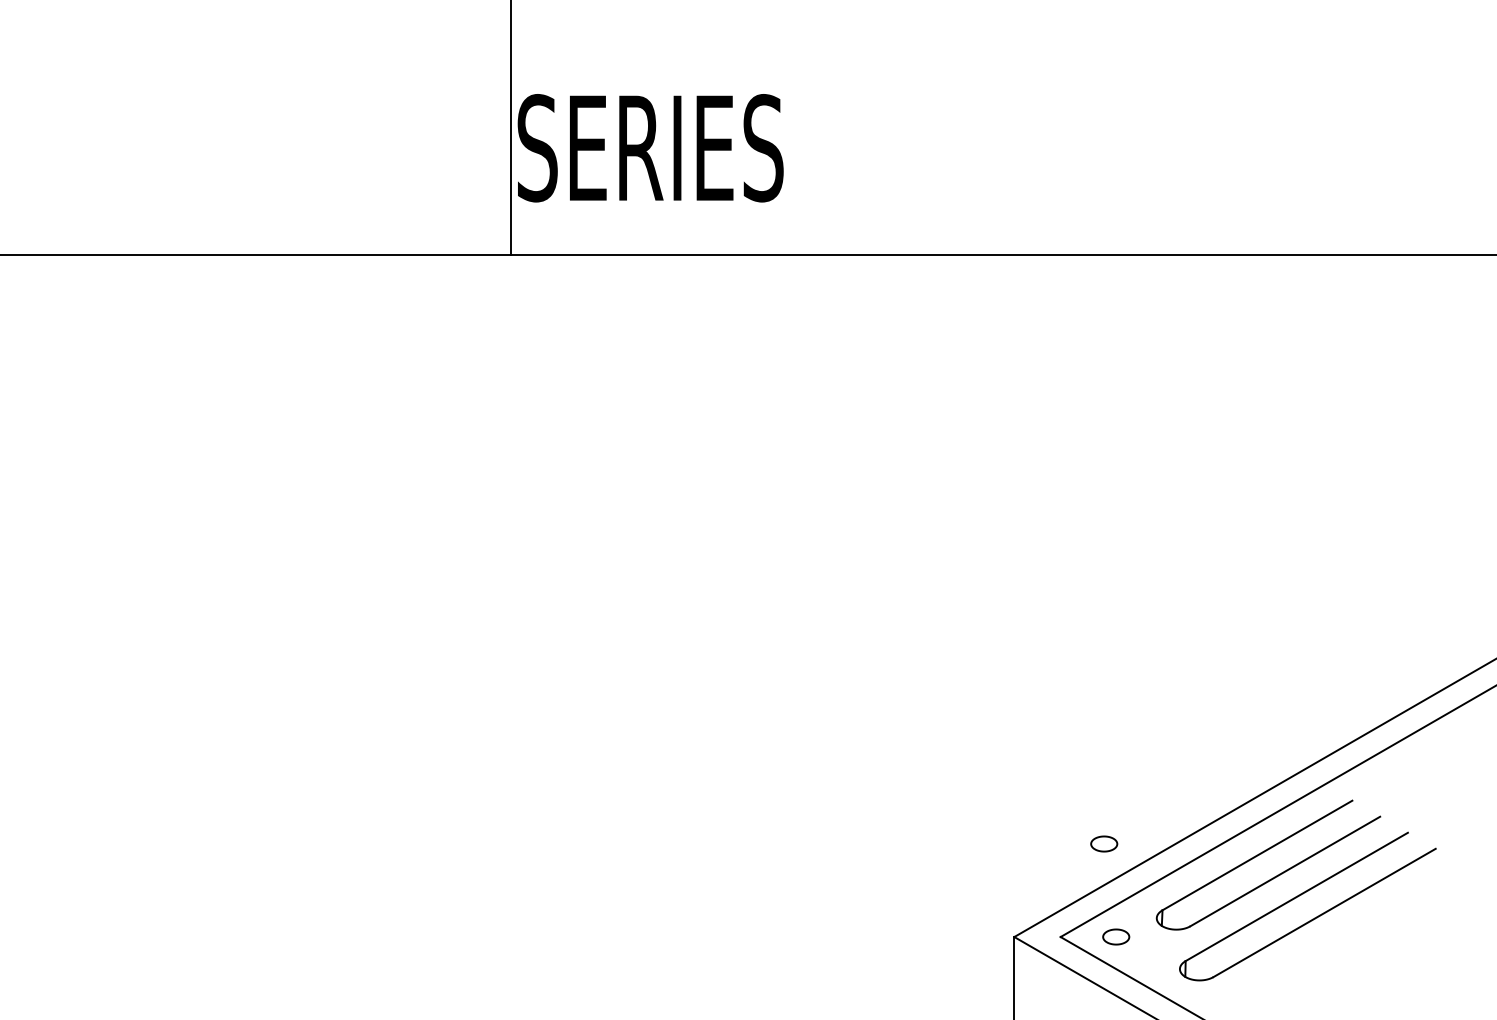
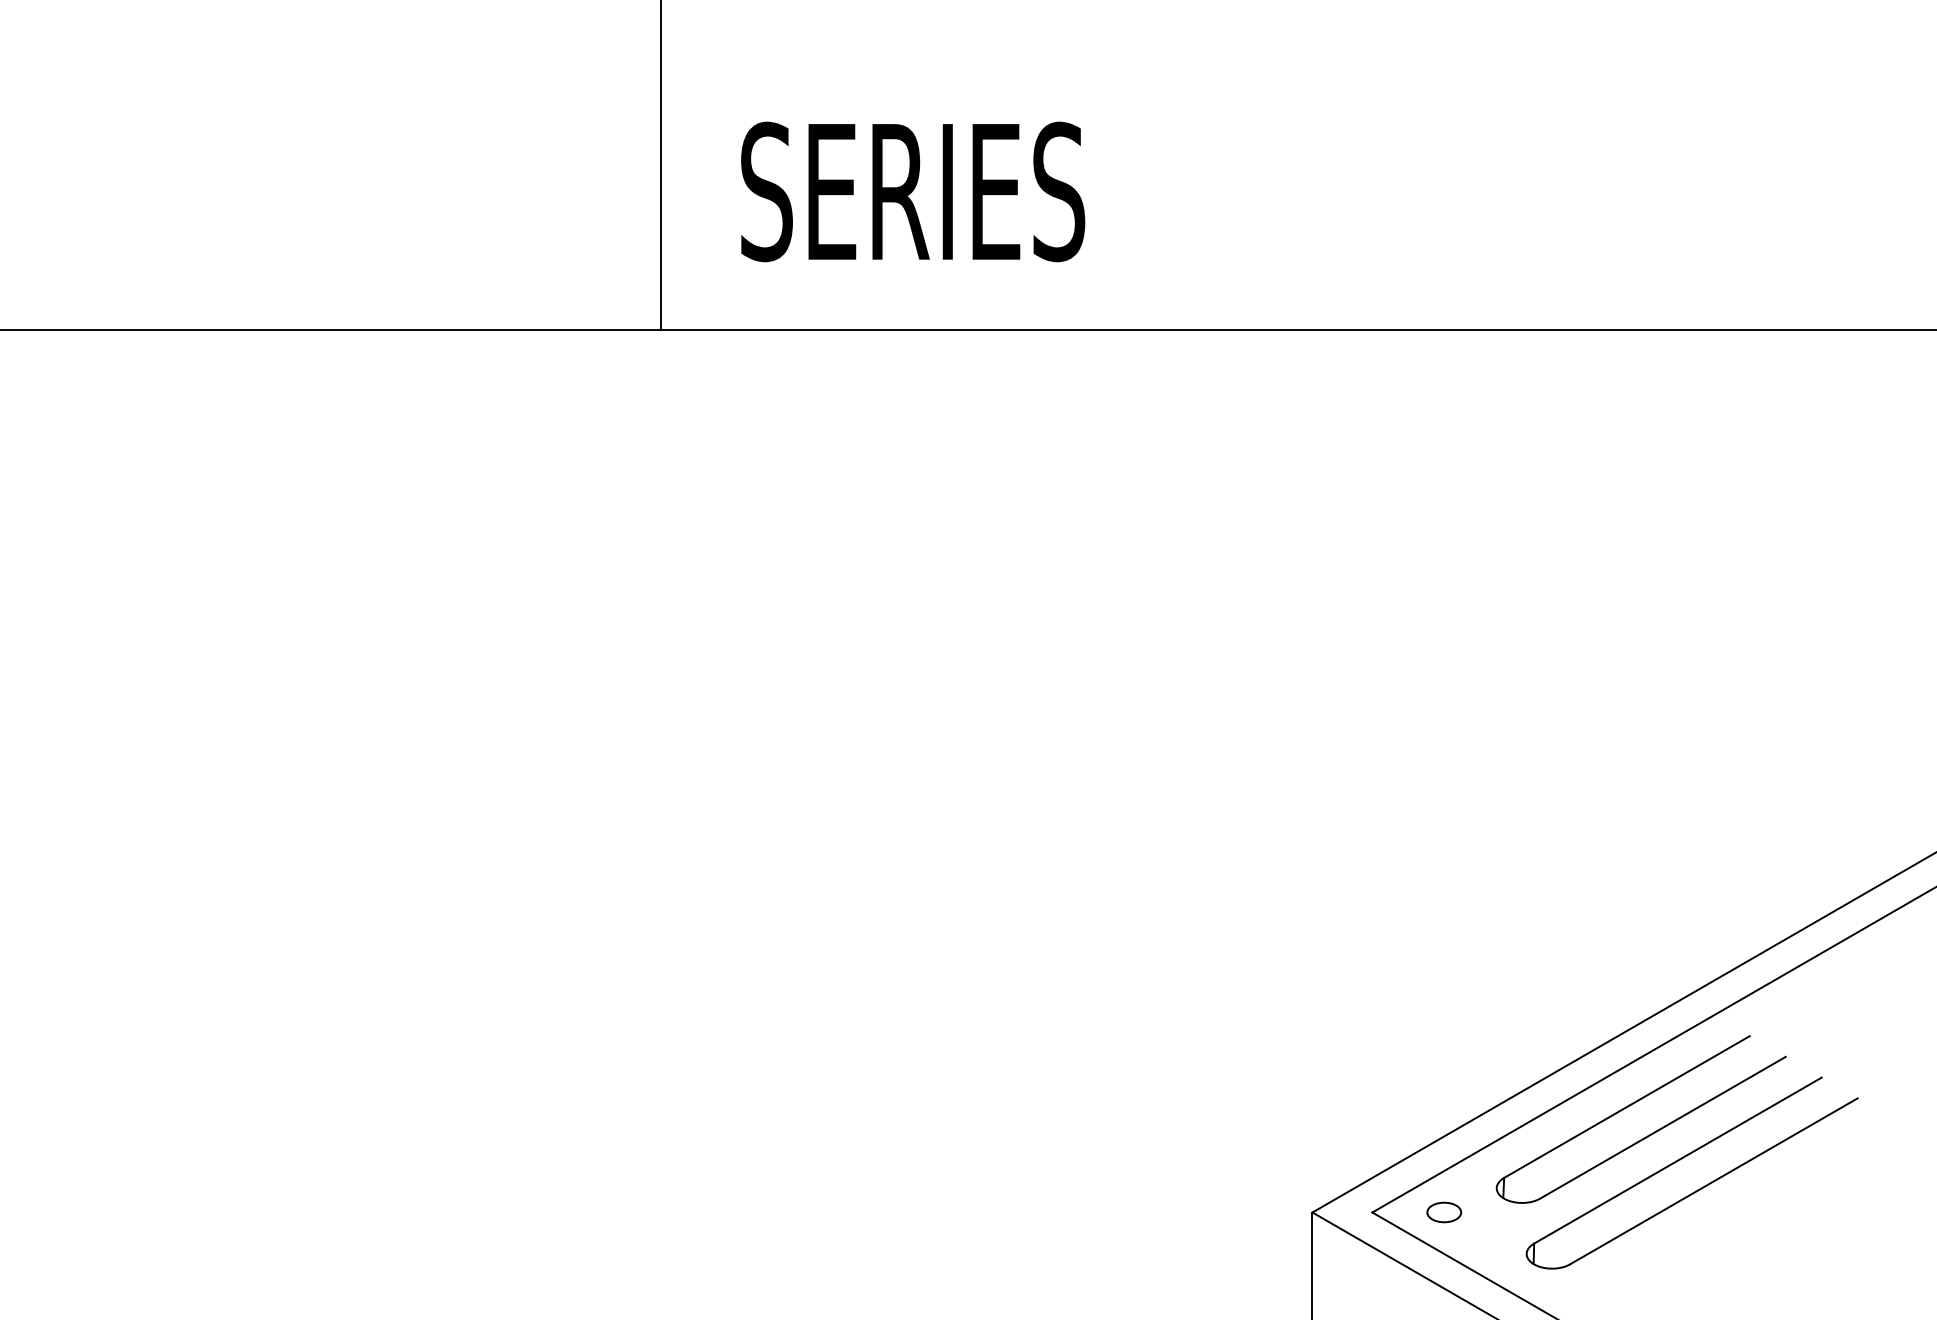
text: (650, 148) -> (912, 192), moved
part: (1104, 843) -> (1429, 1091), removed

